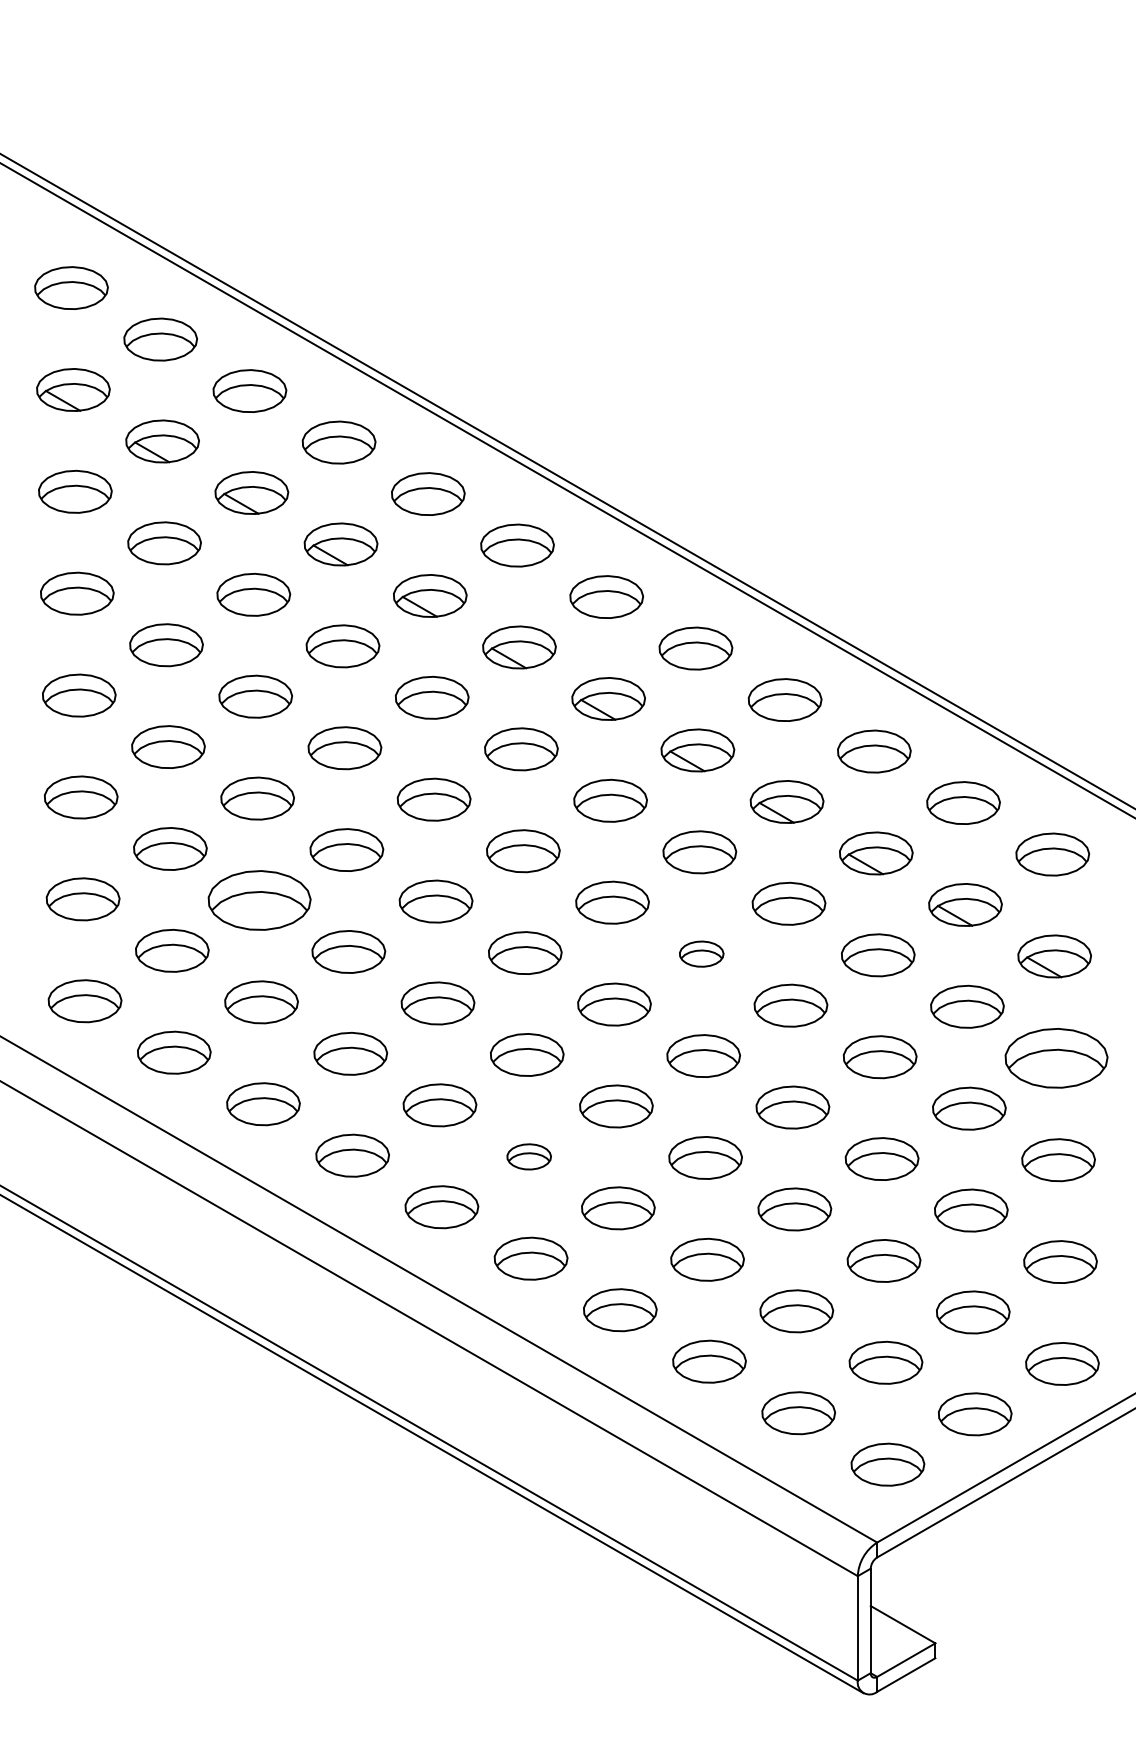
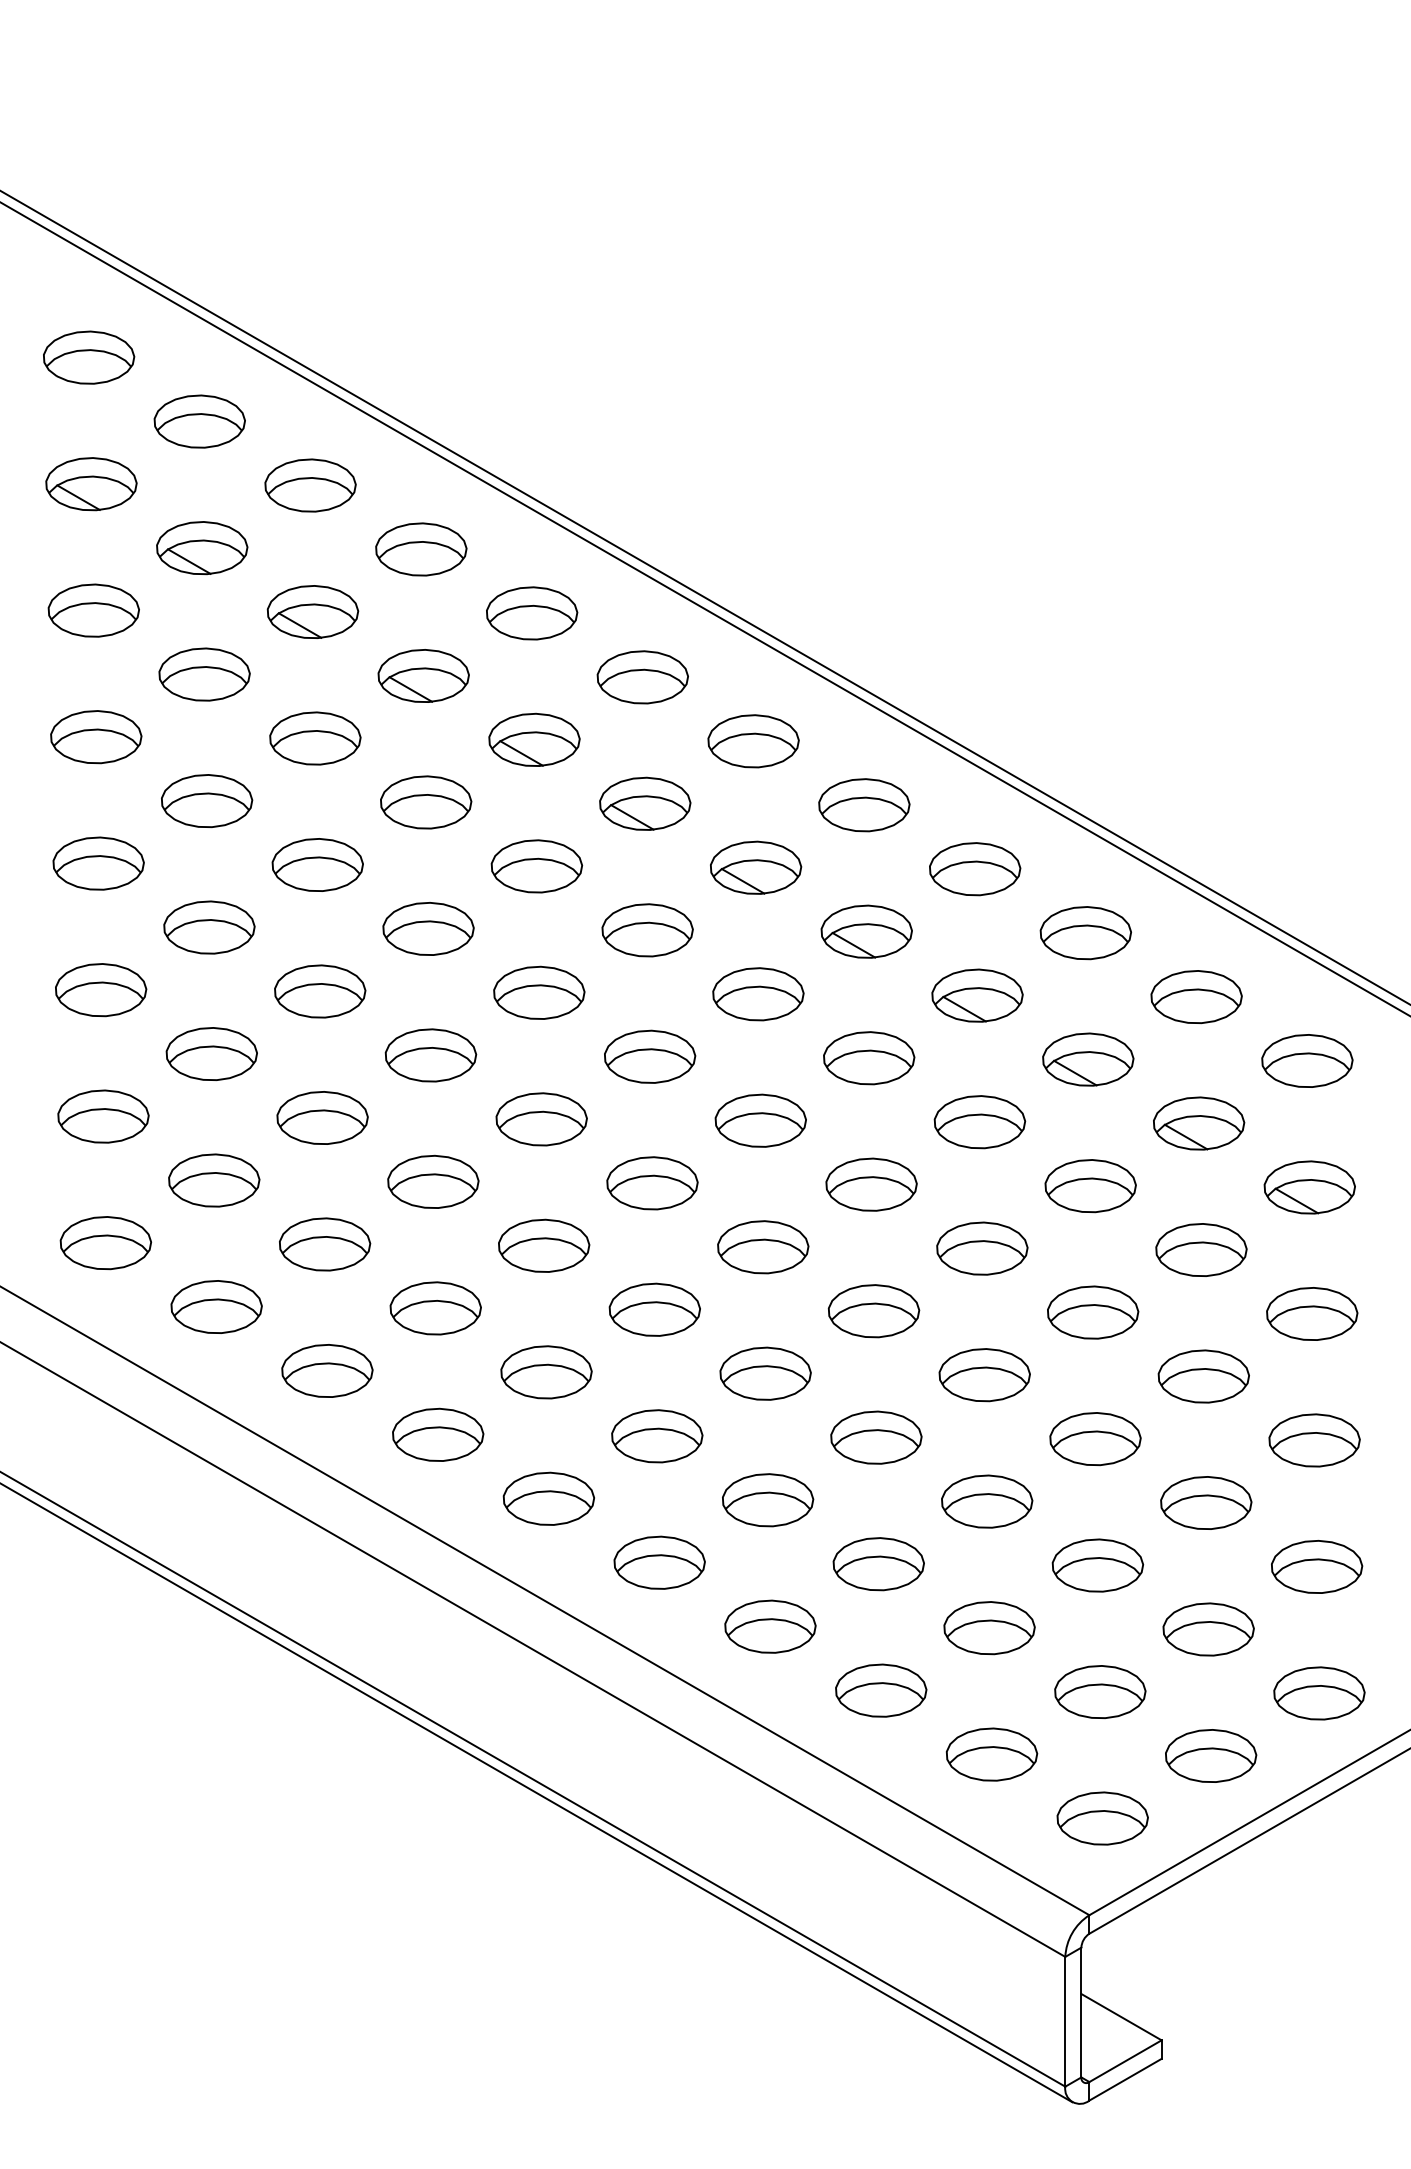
part: (259, 900) -> (322, 1117), size x0.71
part: (701, 954) -> (871, 1184), size x1.67
part: (1056, 1057) -> (1312, 1313), size x0.71
part: (529, 1157) -> (657, 1436), size x1.67

